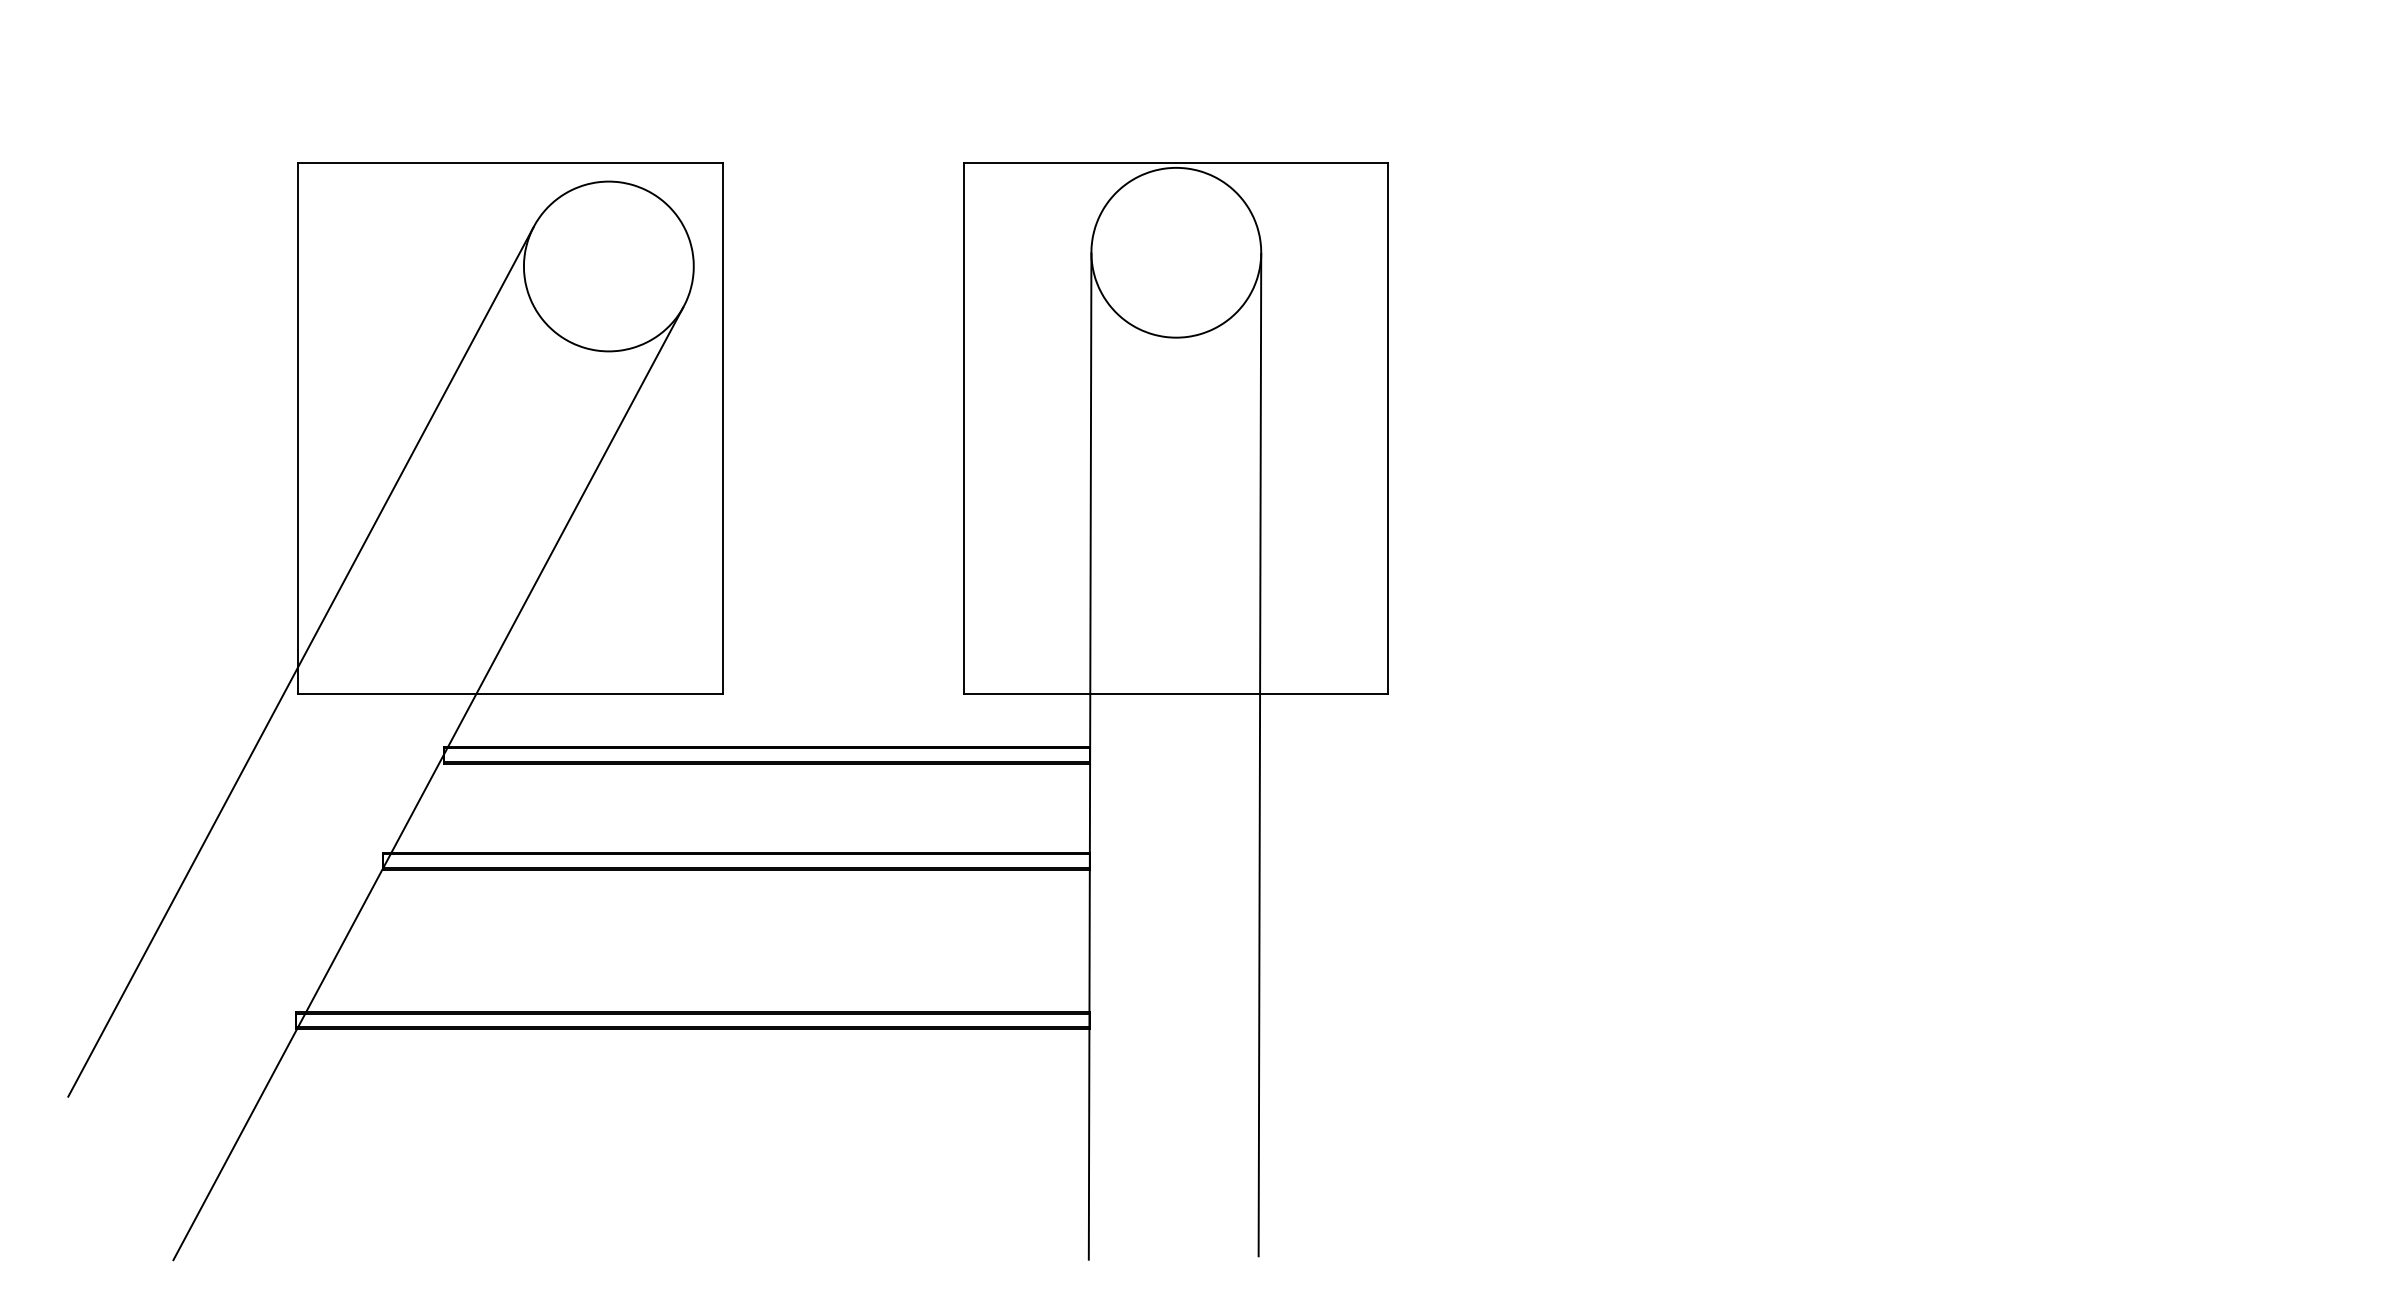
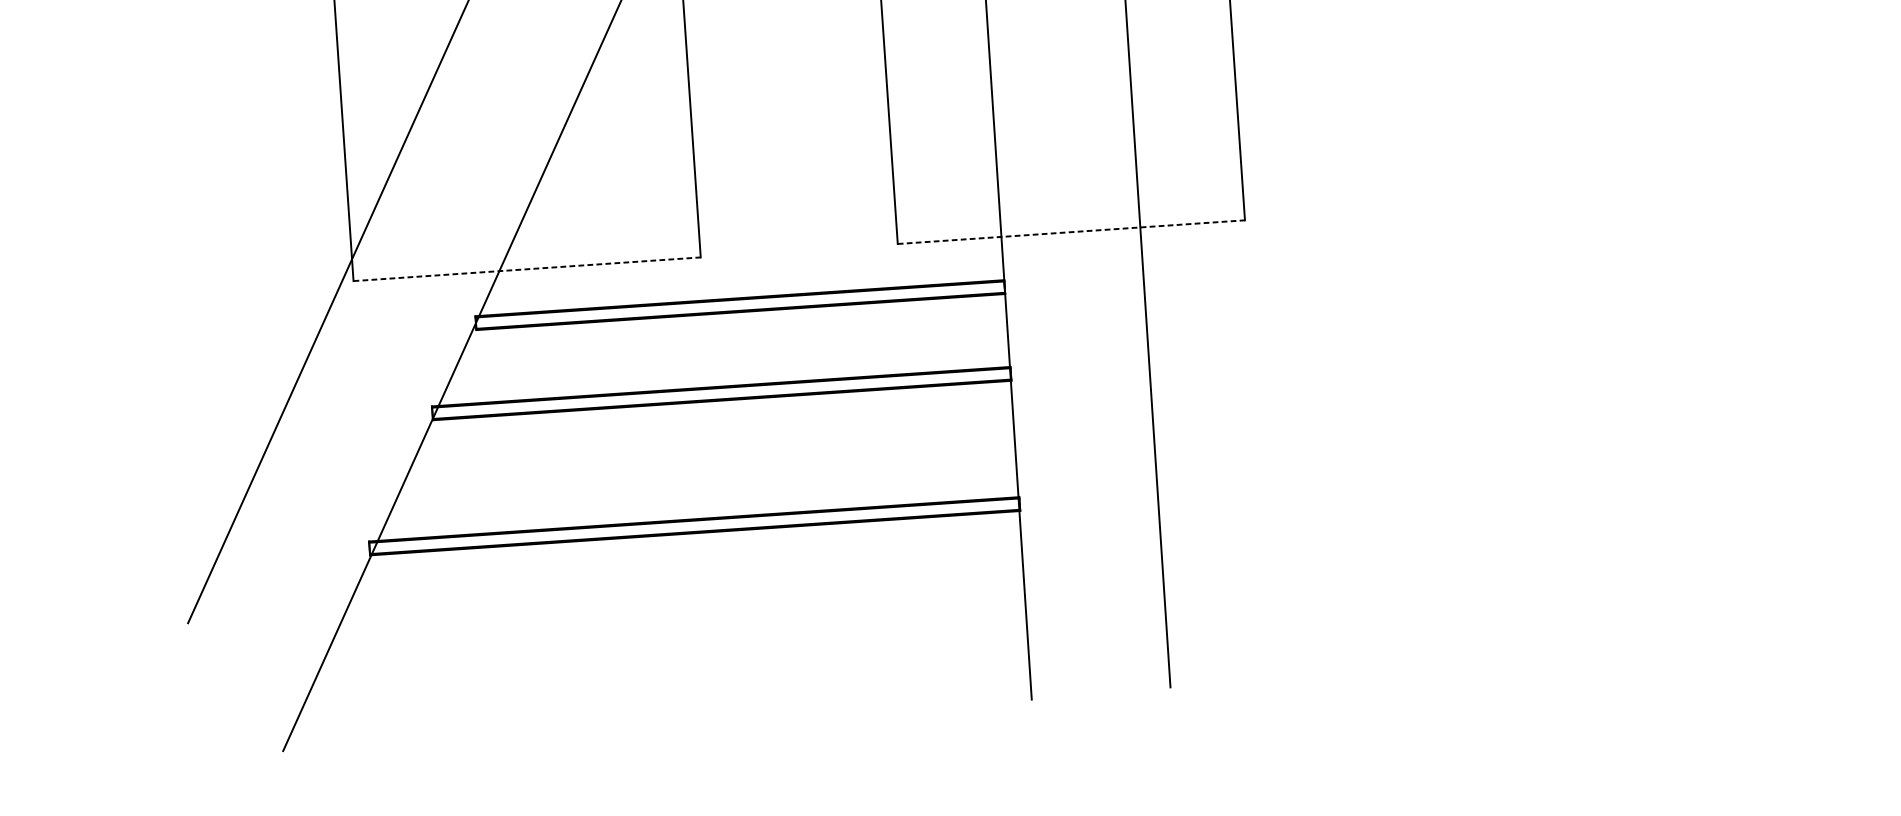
line: (510, 693) -> (527, 268), solid -> dashed
line: (1176, 693) -> (1071, 231), solid -> dashed

